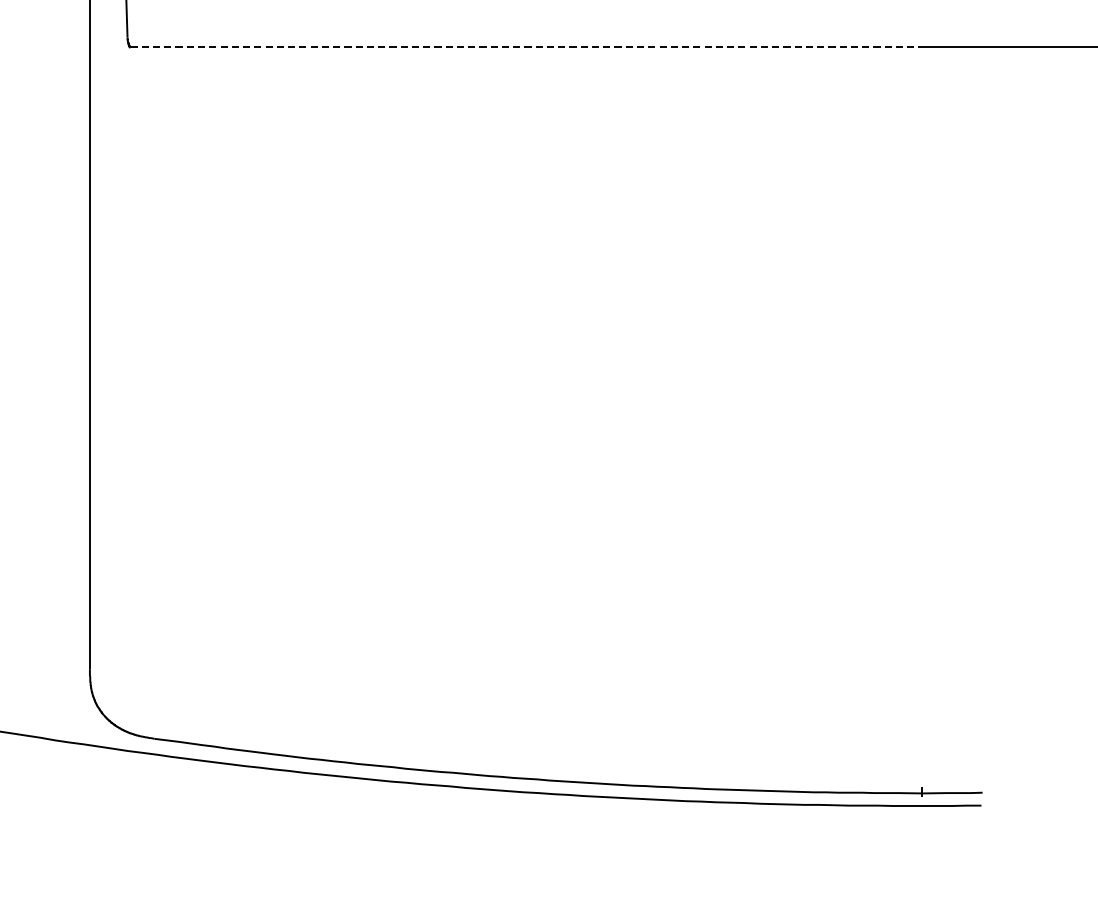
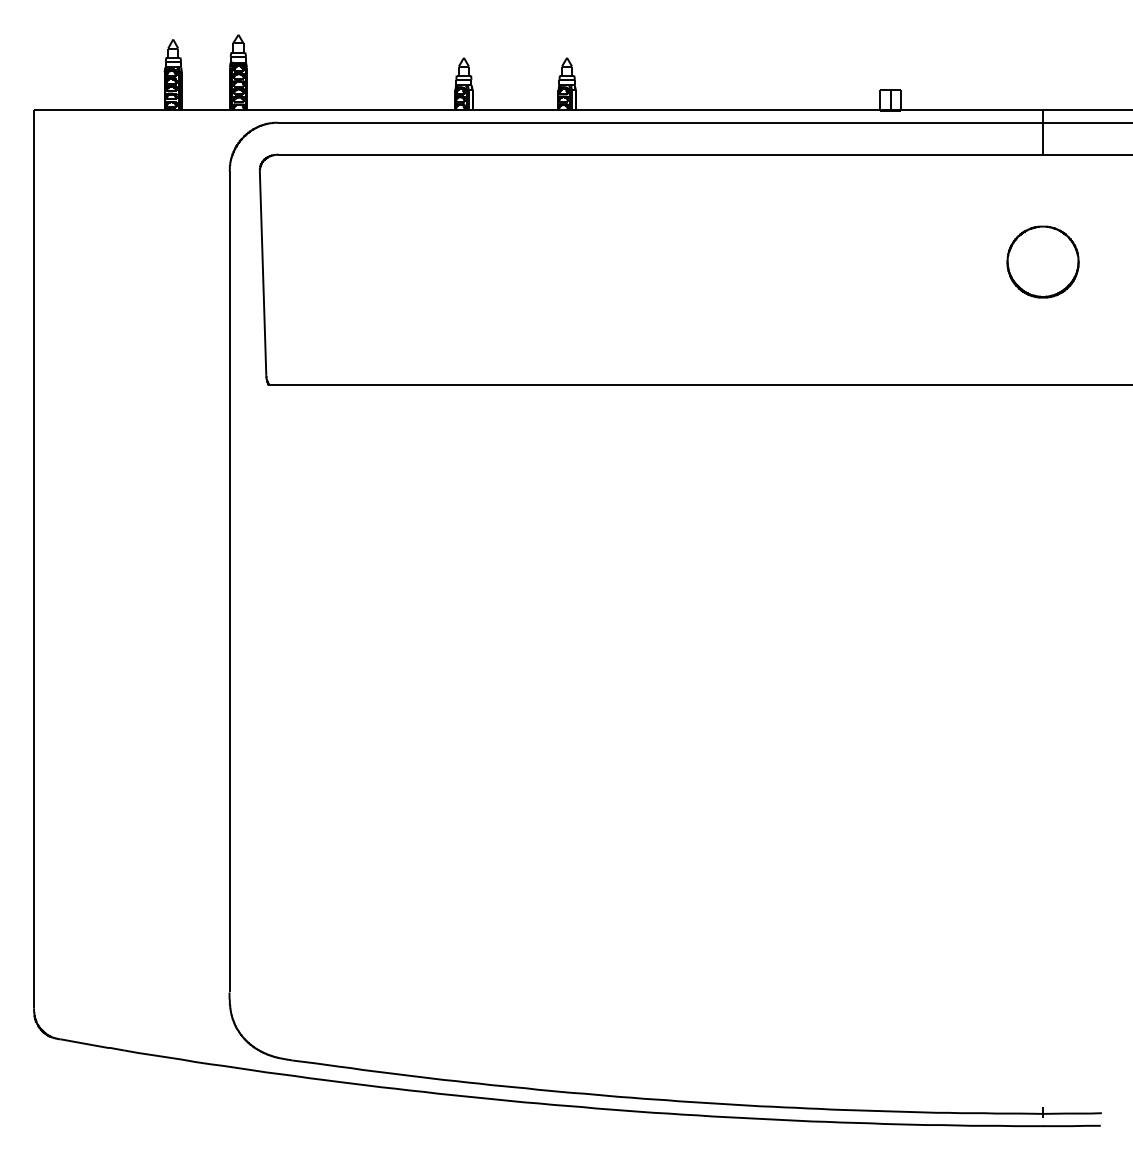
line: (526, 47) -> (656, 384), dashed -> solid

